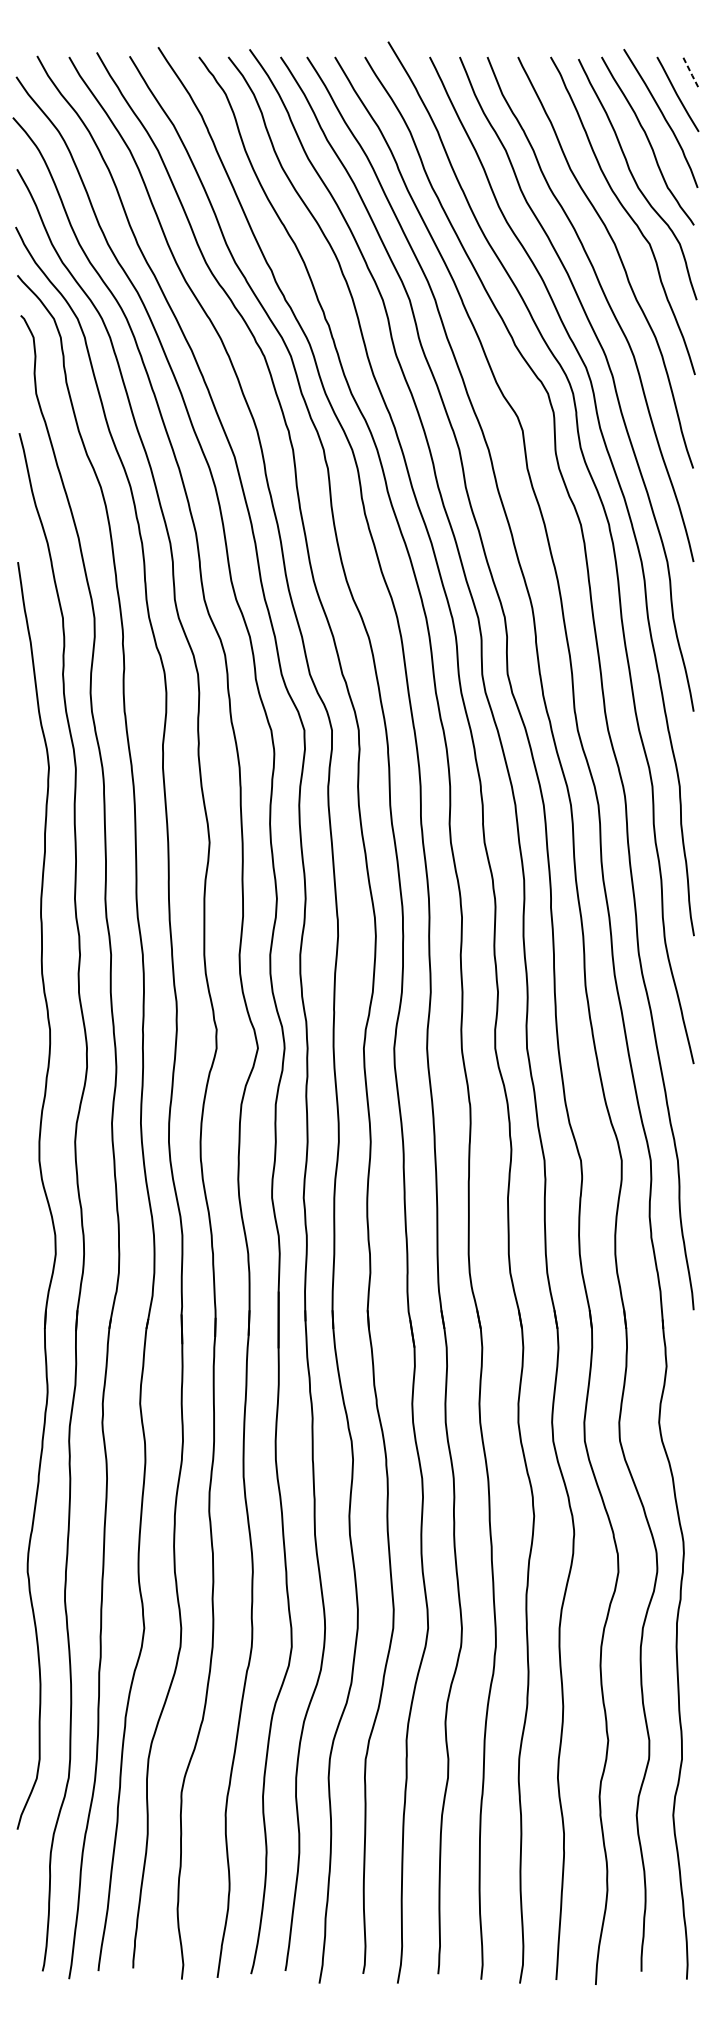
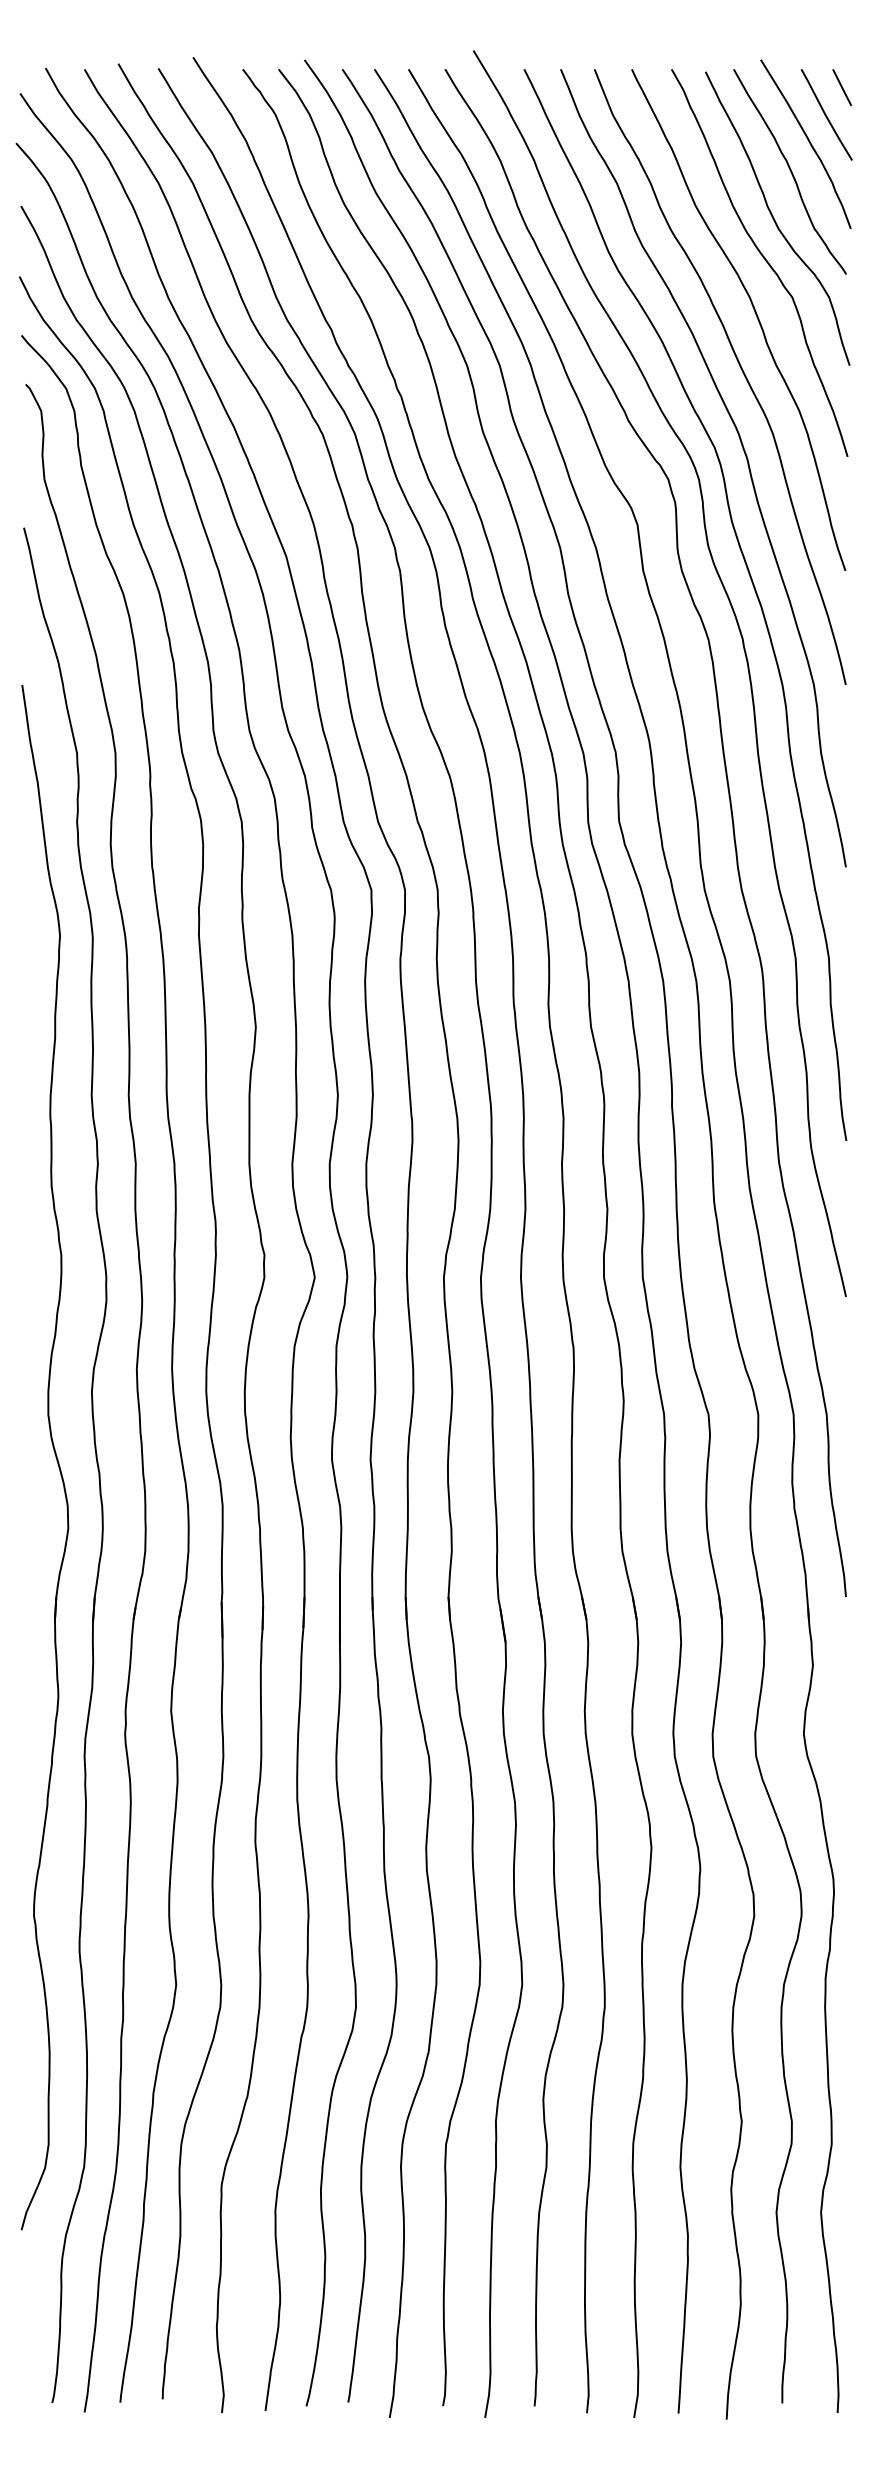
line: (690, 71) -> (842, 87), dashed -> solid

